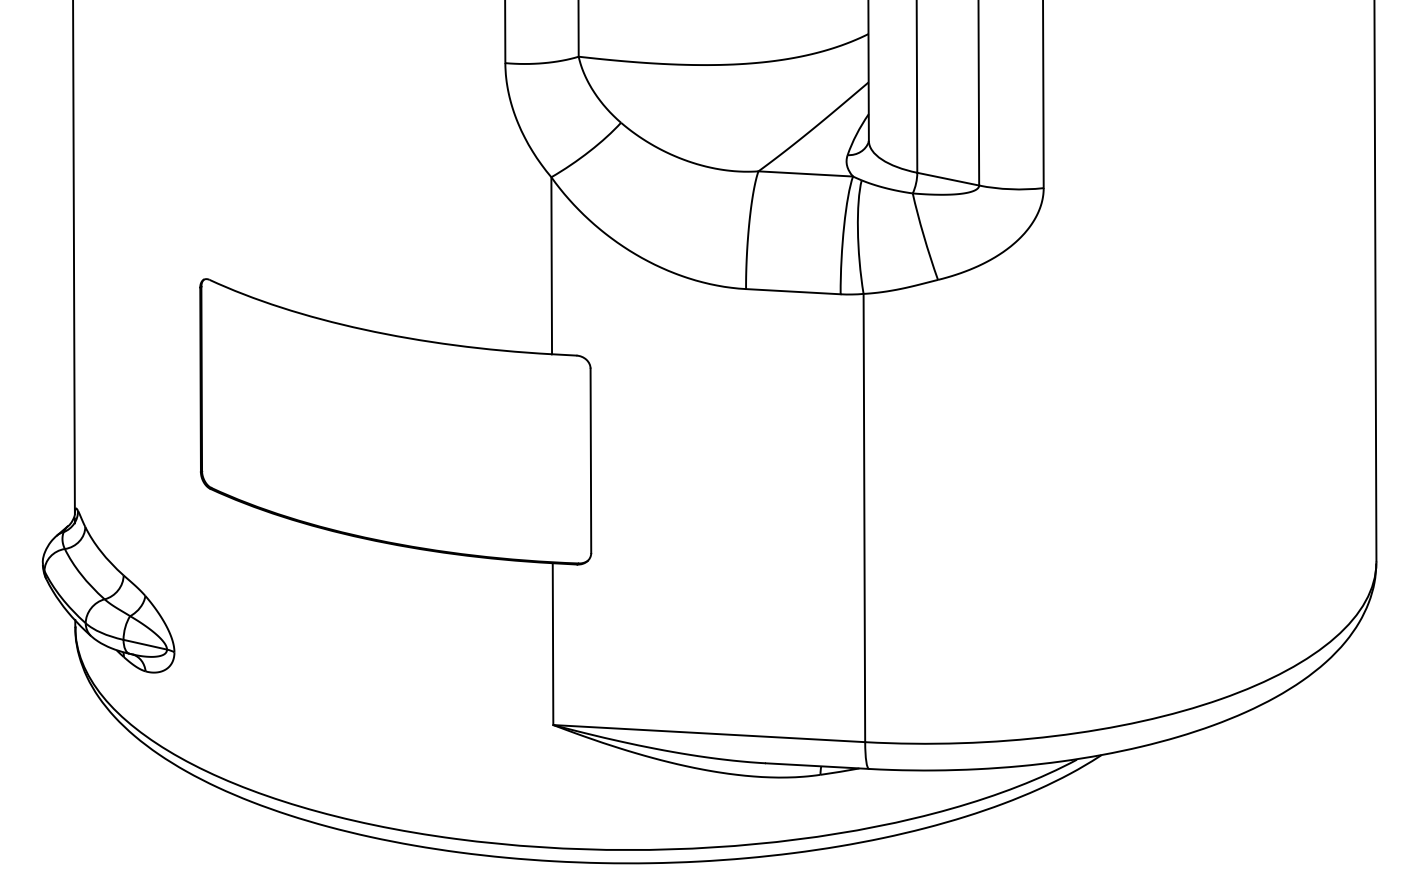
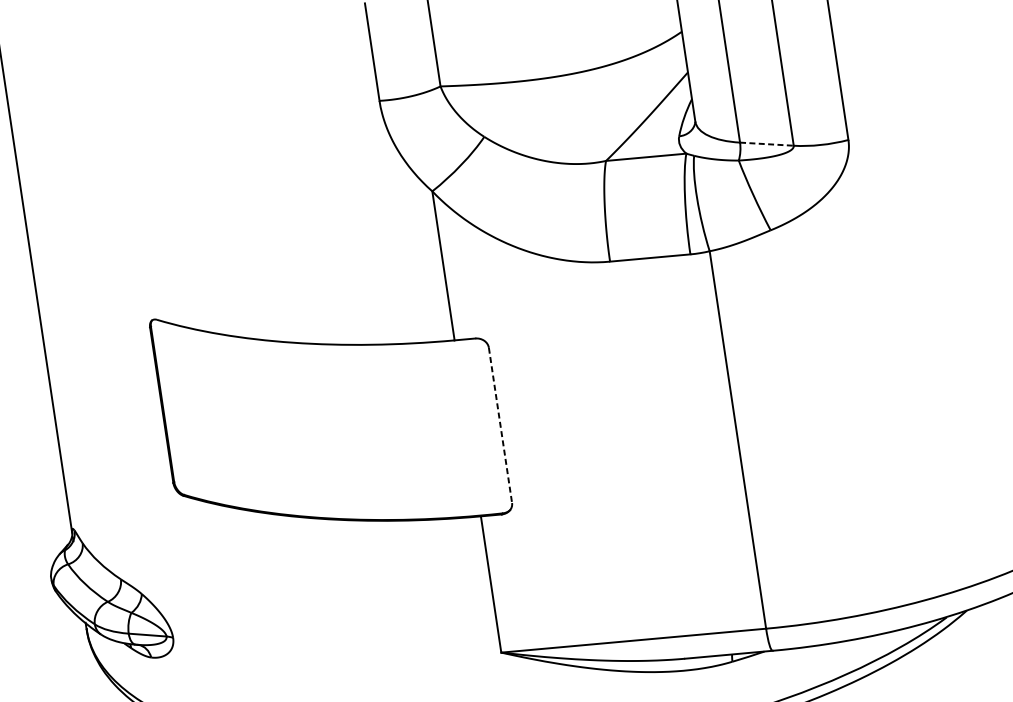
line: (948, 179) -> (767, 144), solid -> dashed
line: (590, 461) -> (500, 426), solid -> dashed

